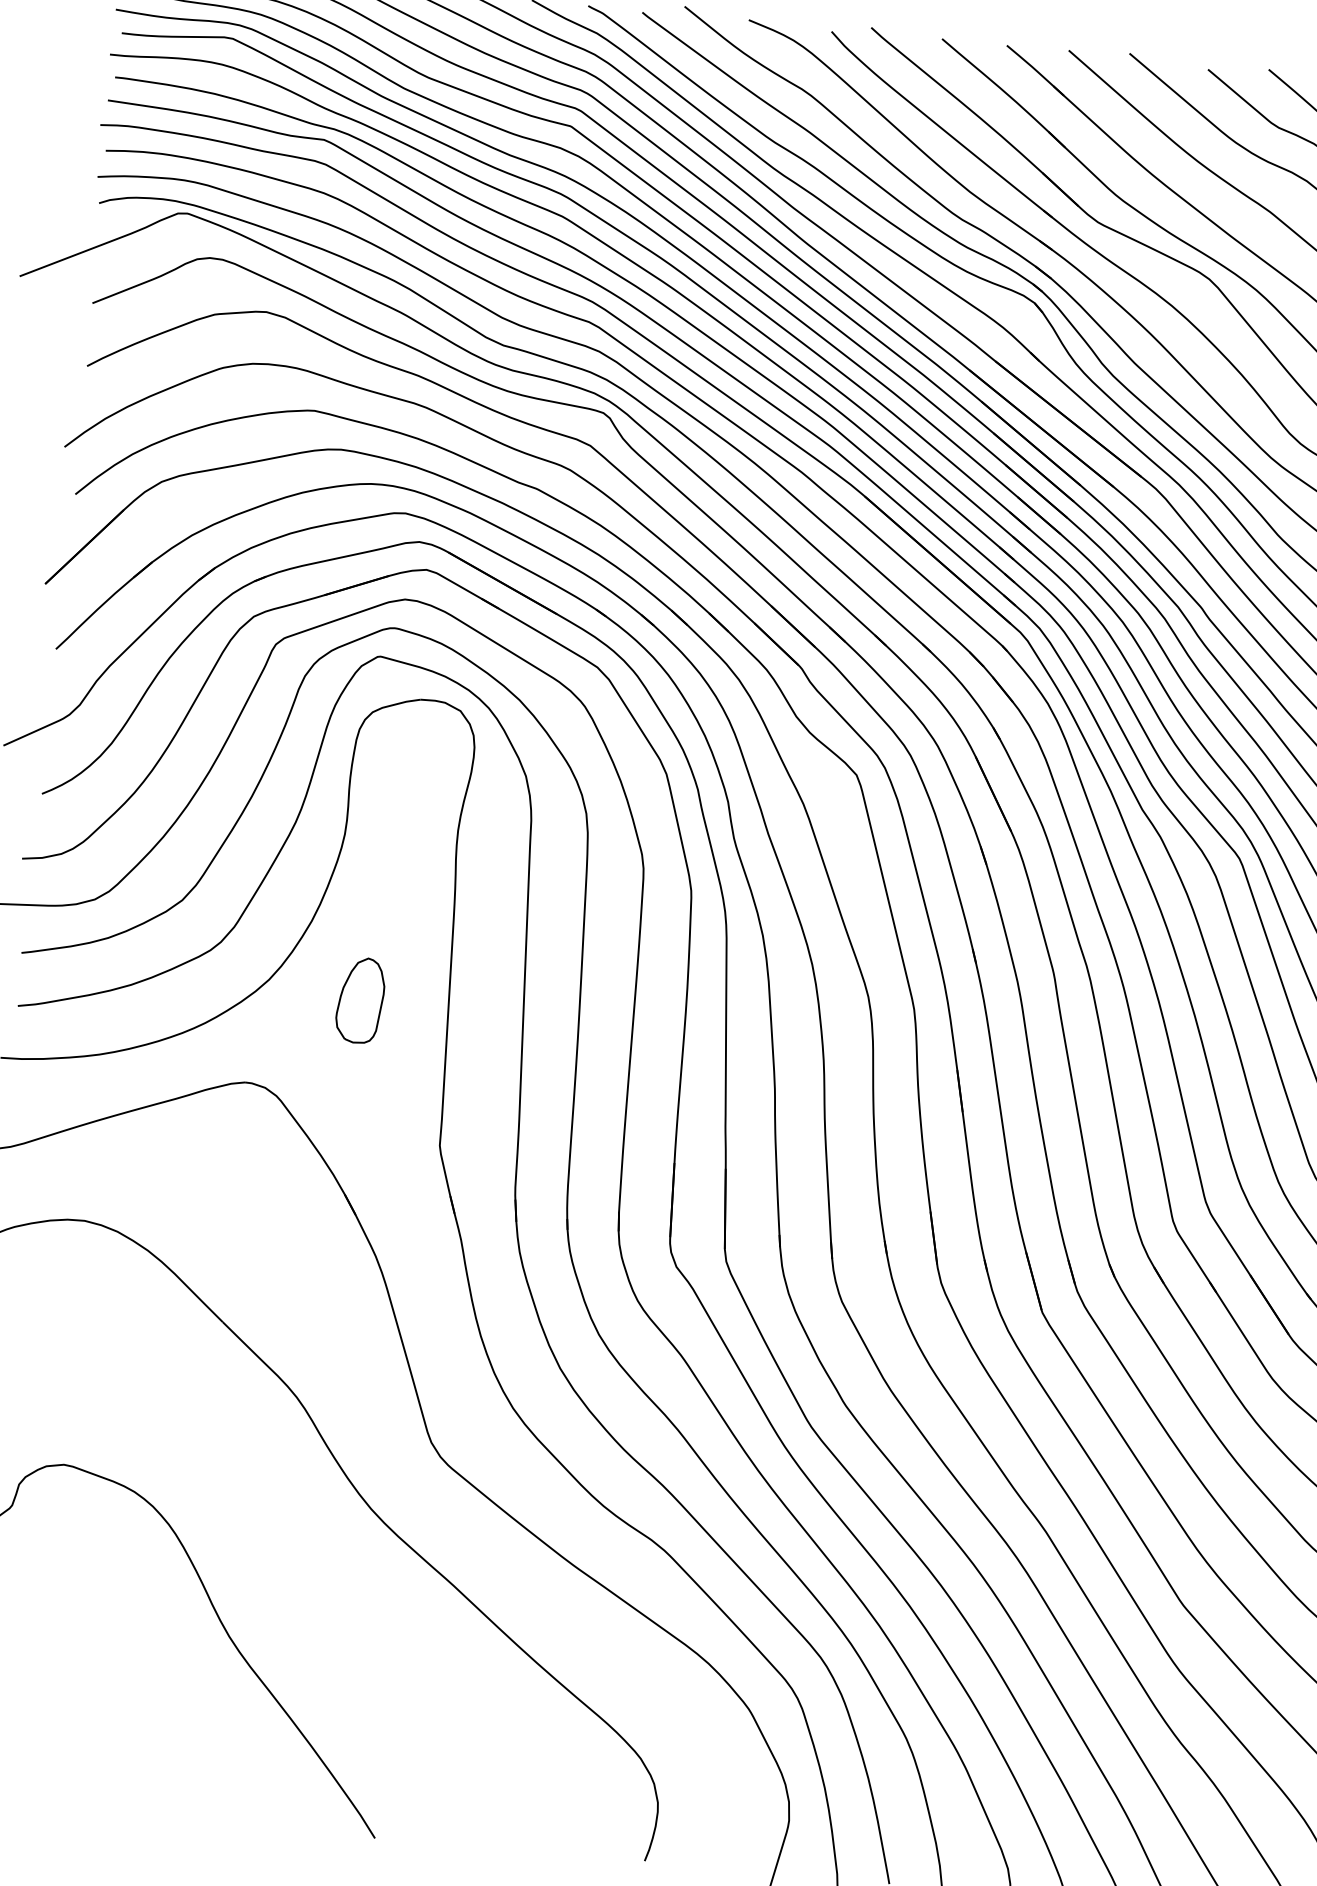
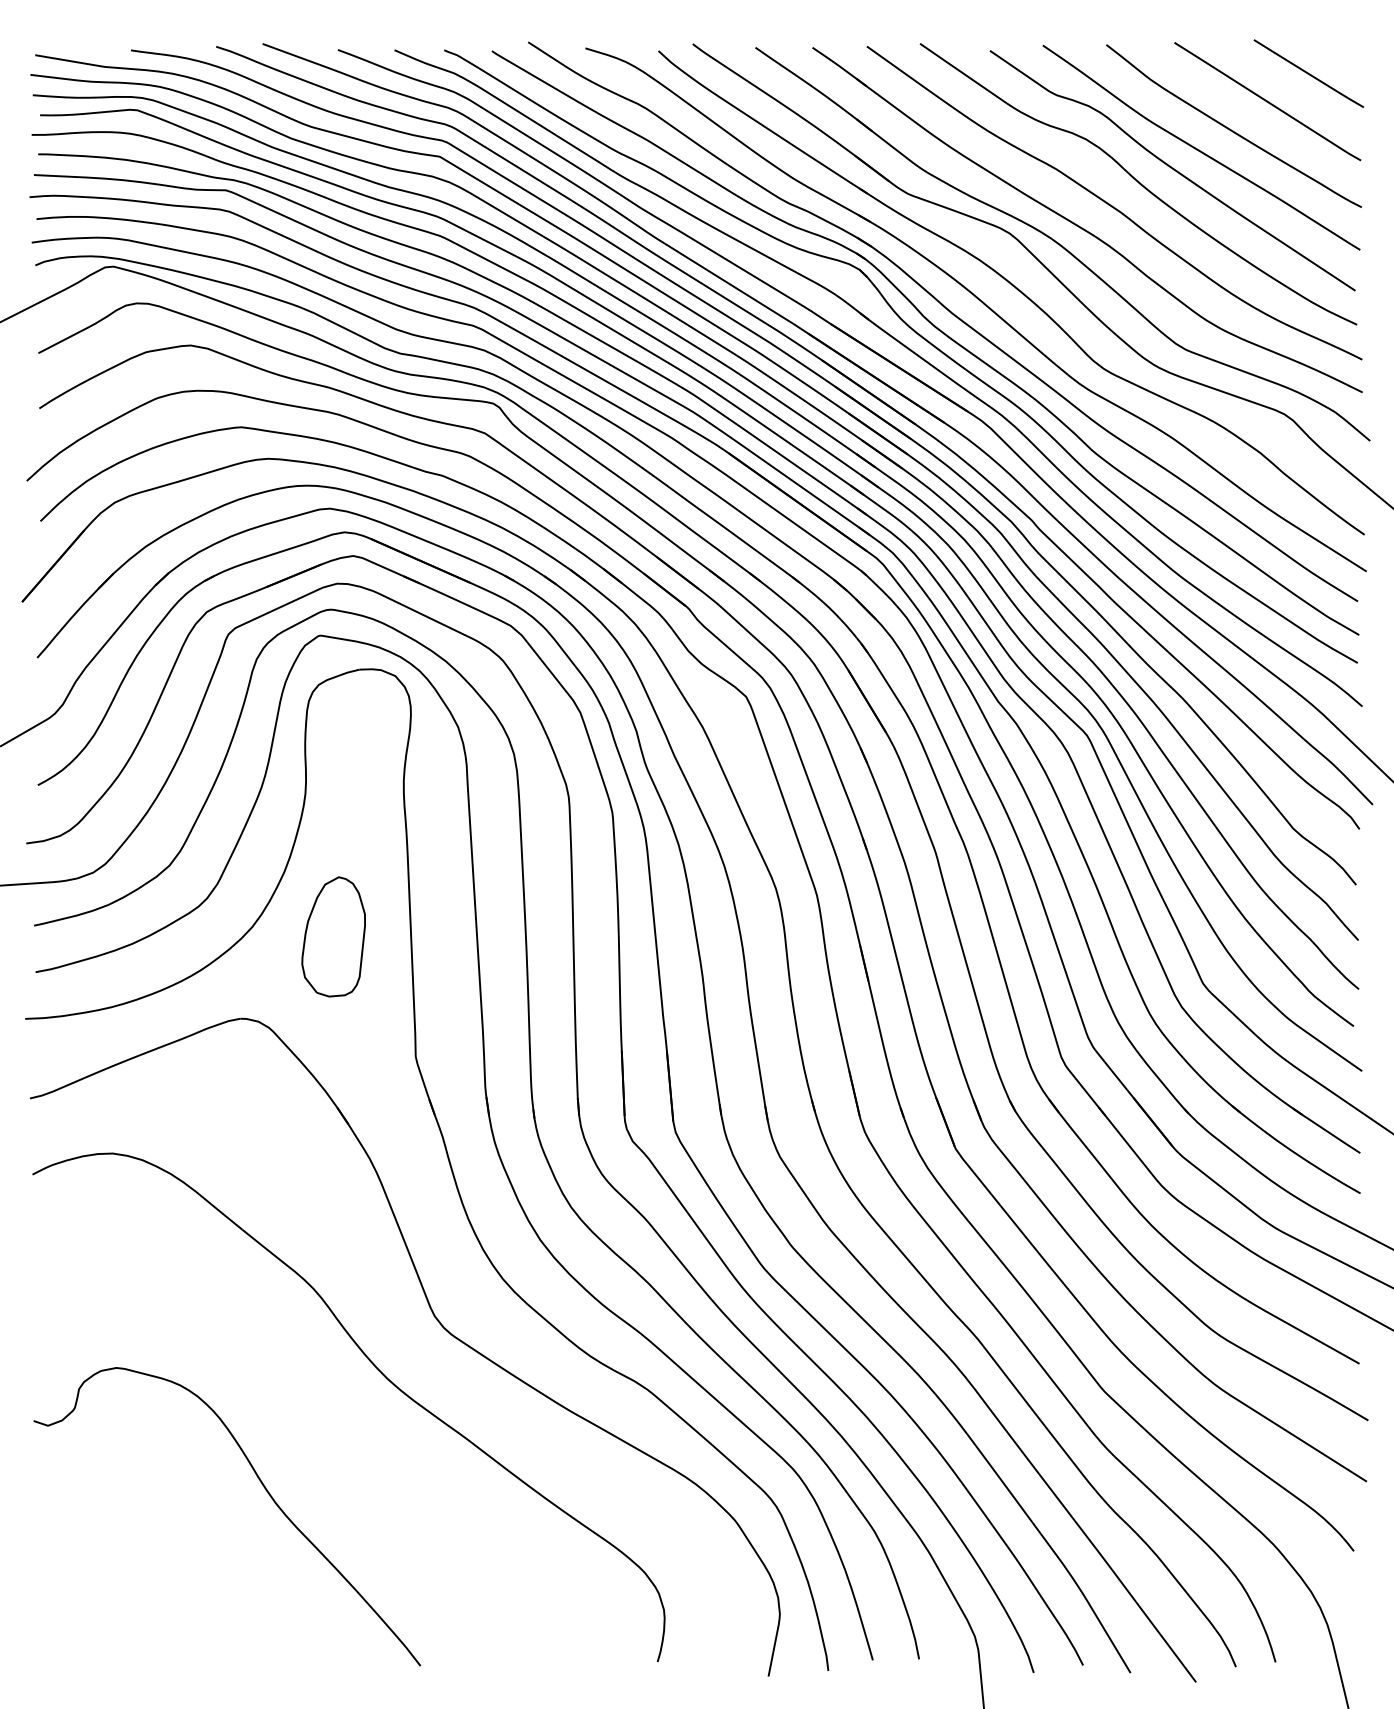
part: (360, 1000) -> (333, 937), size x1.6

